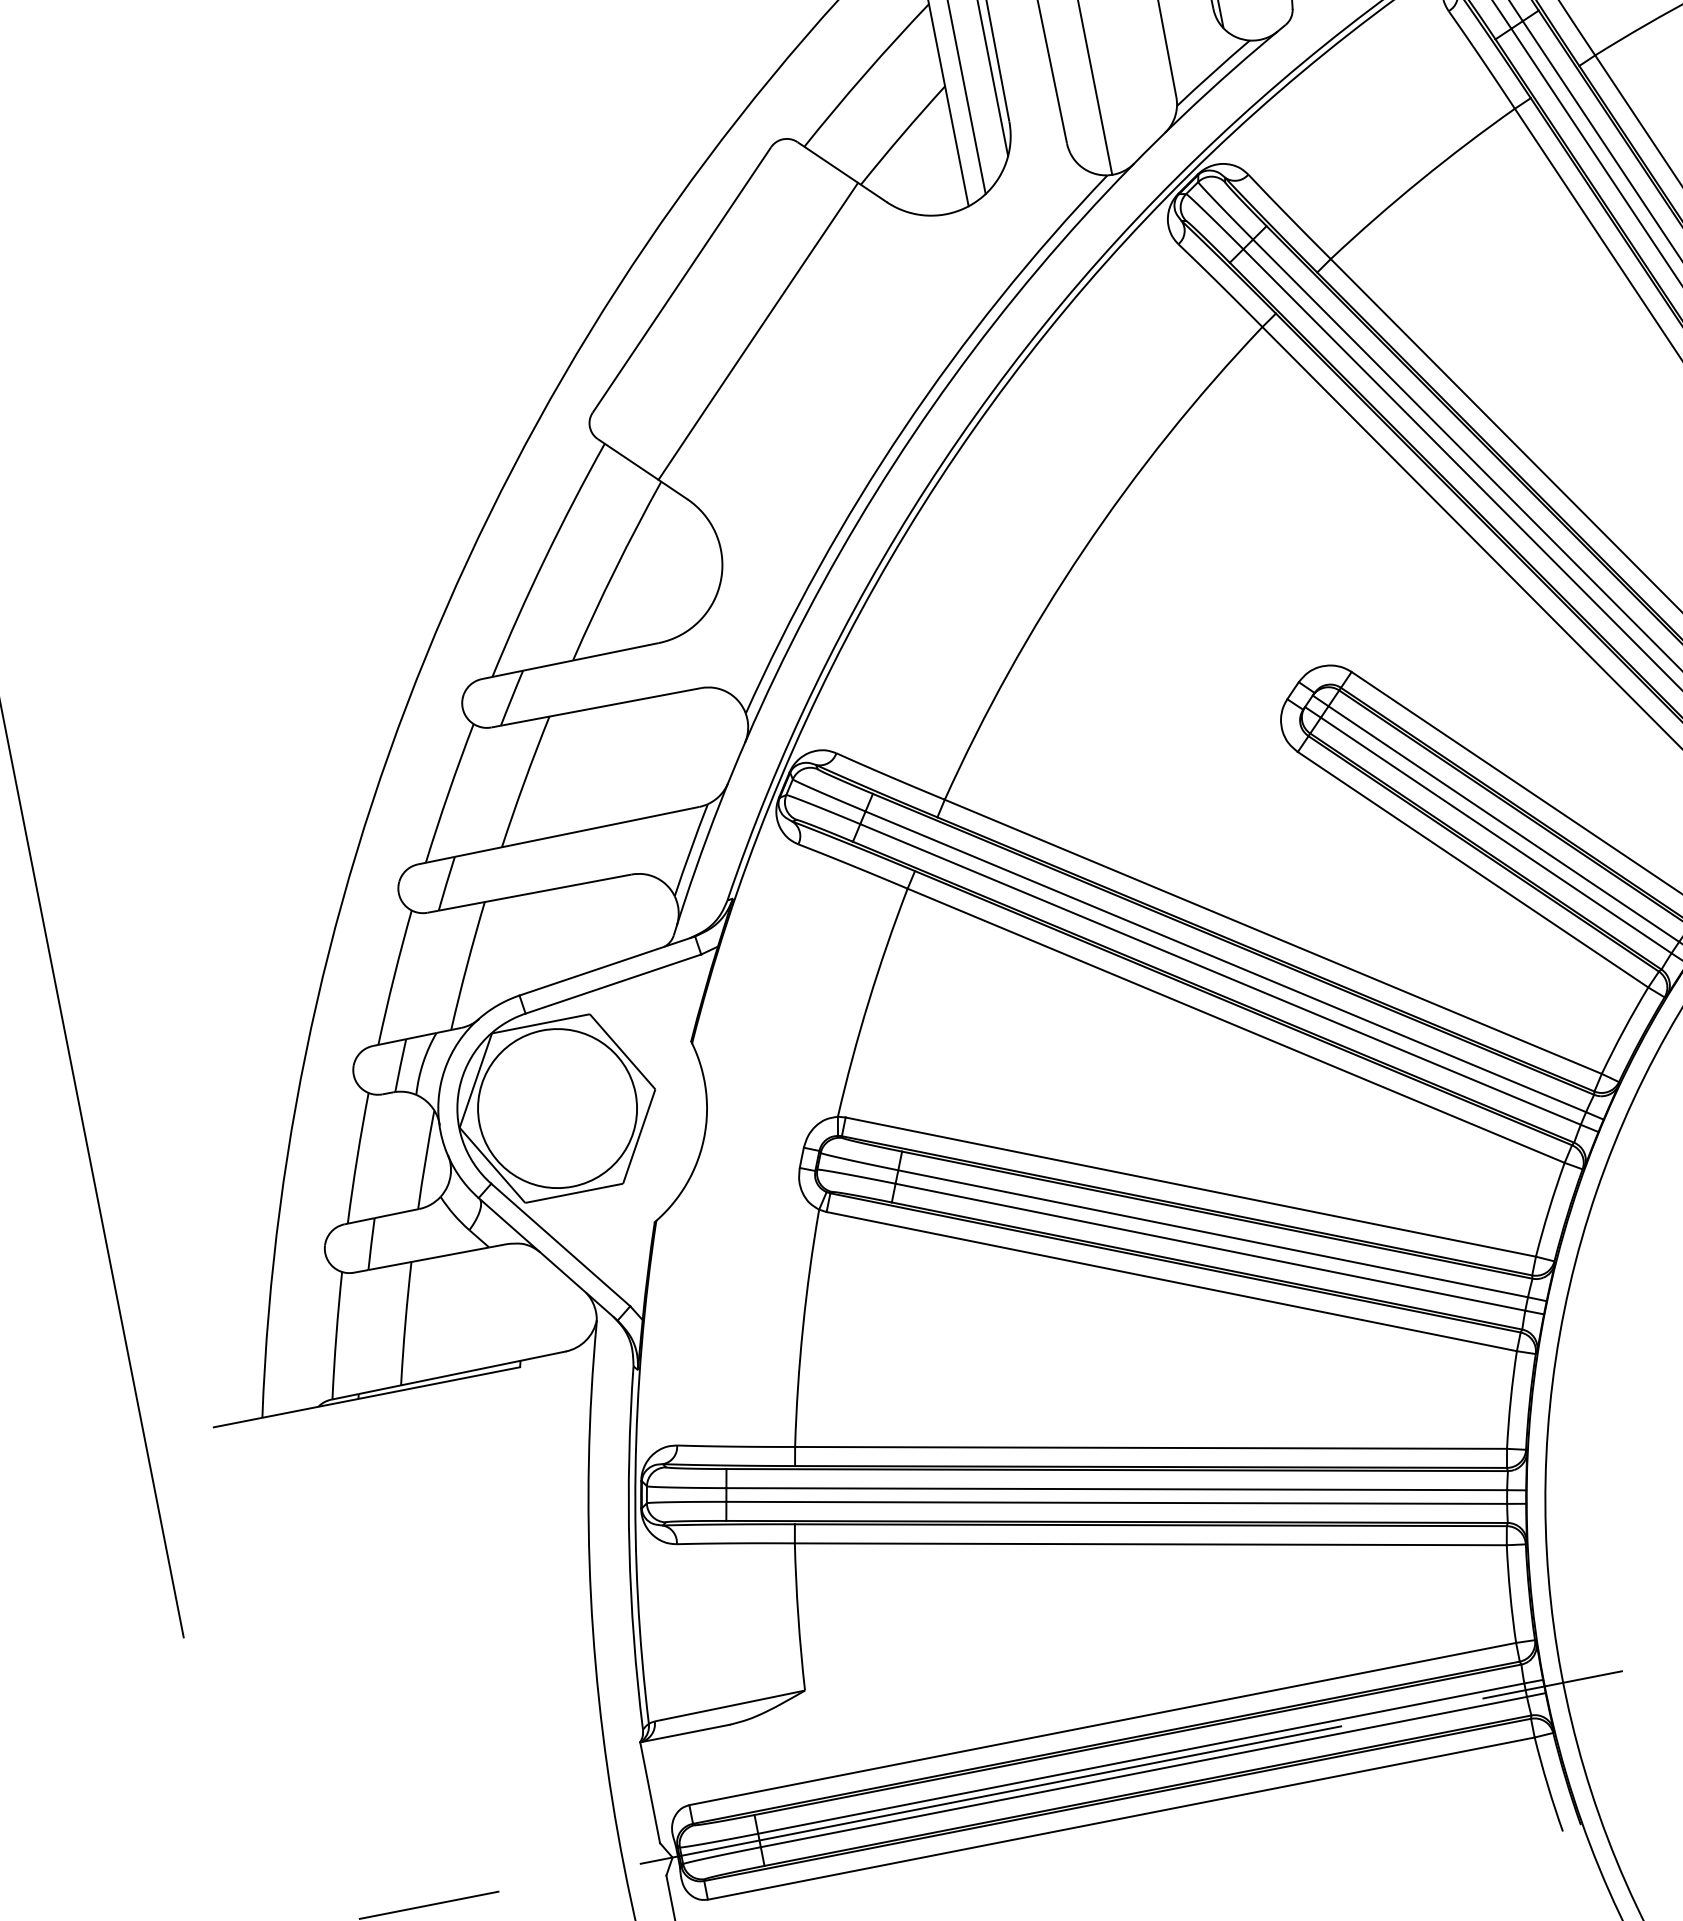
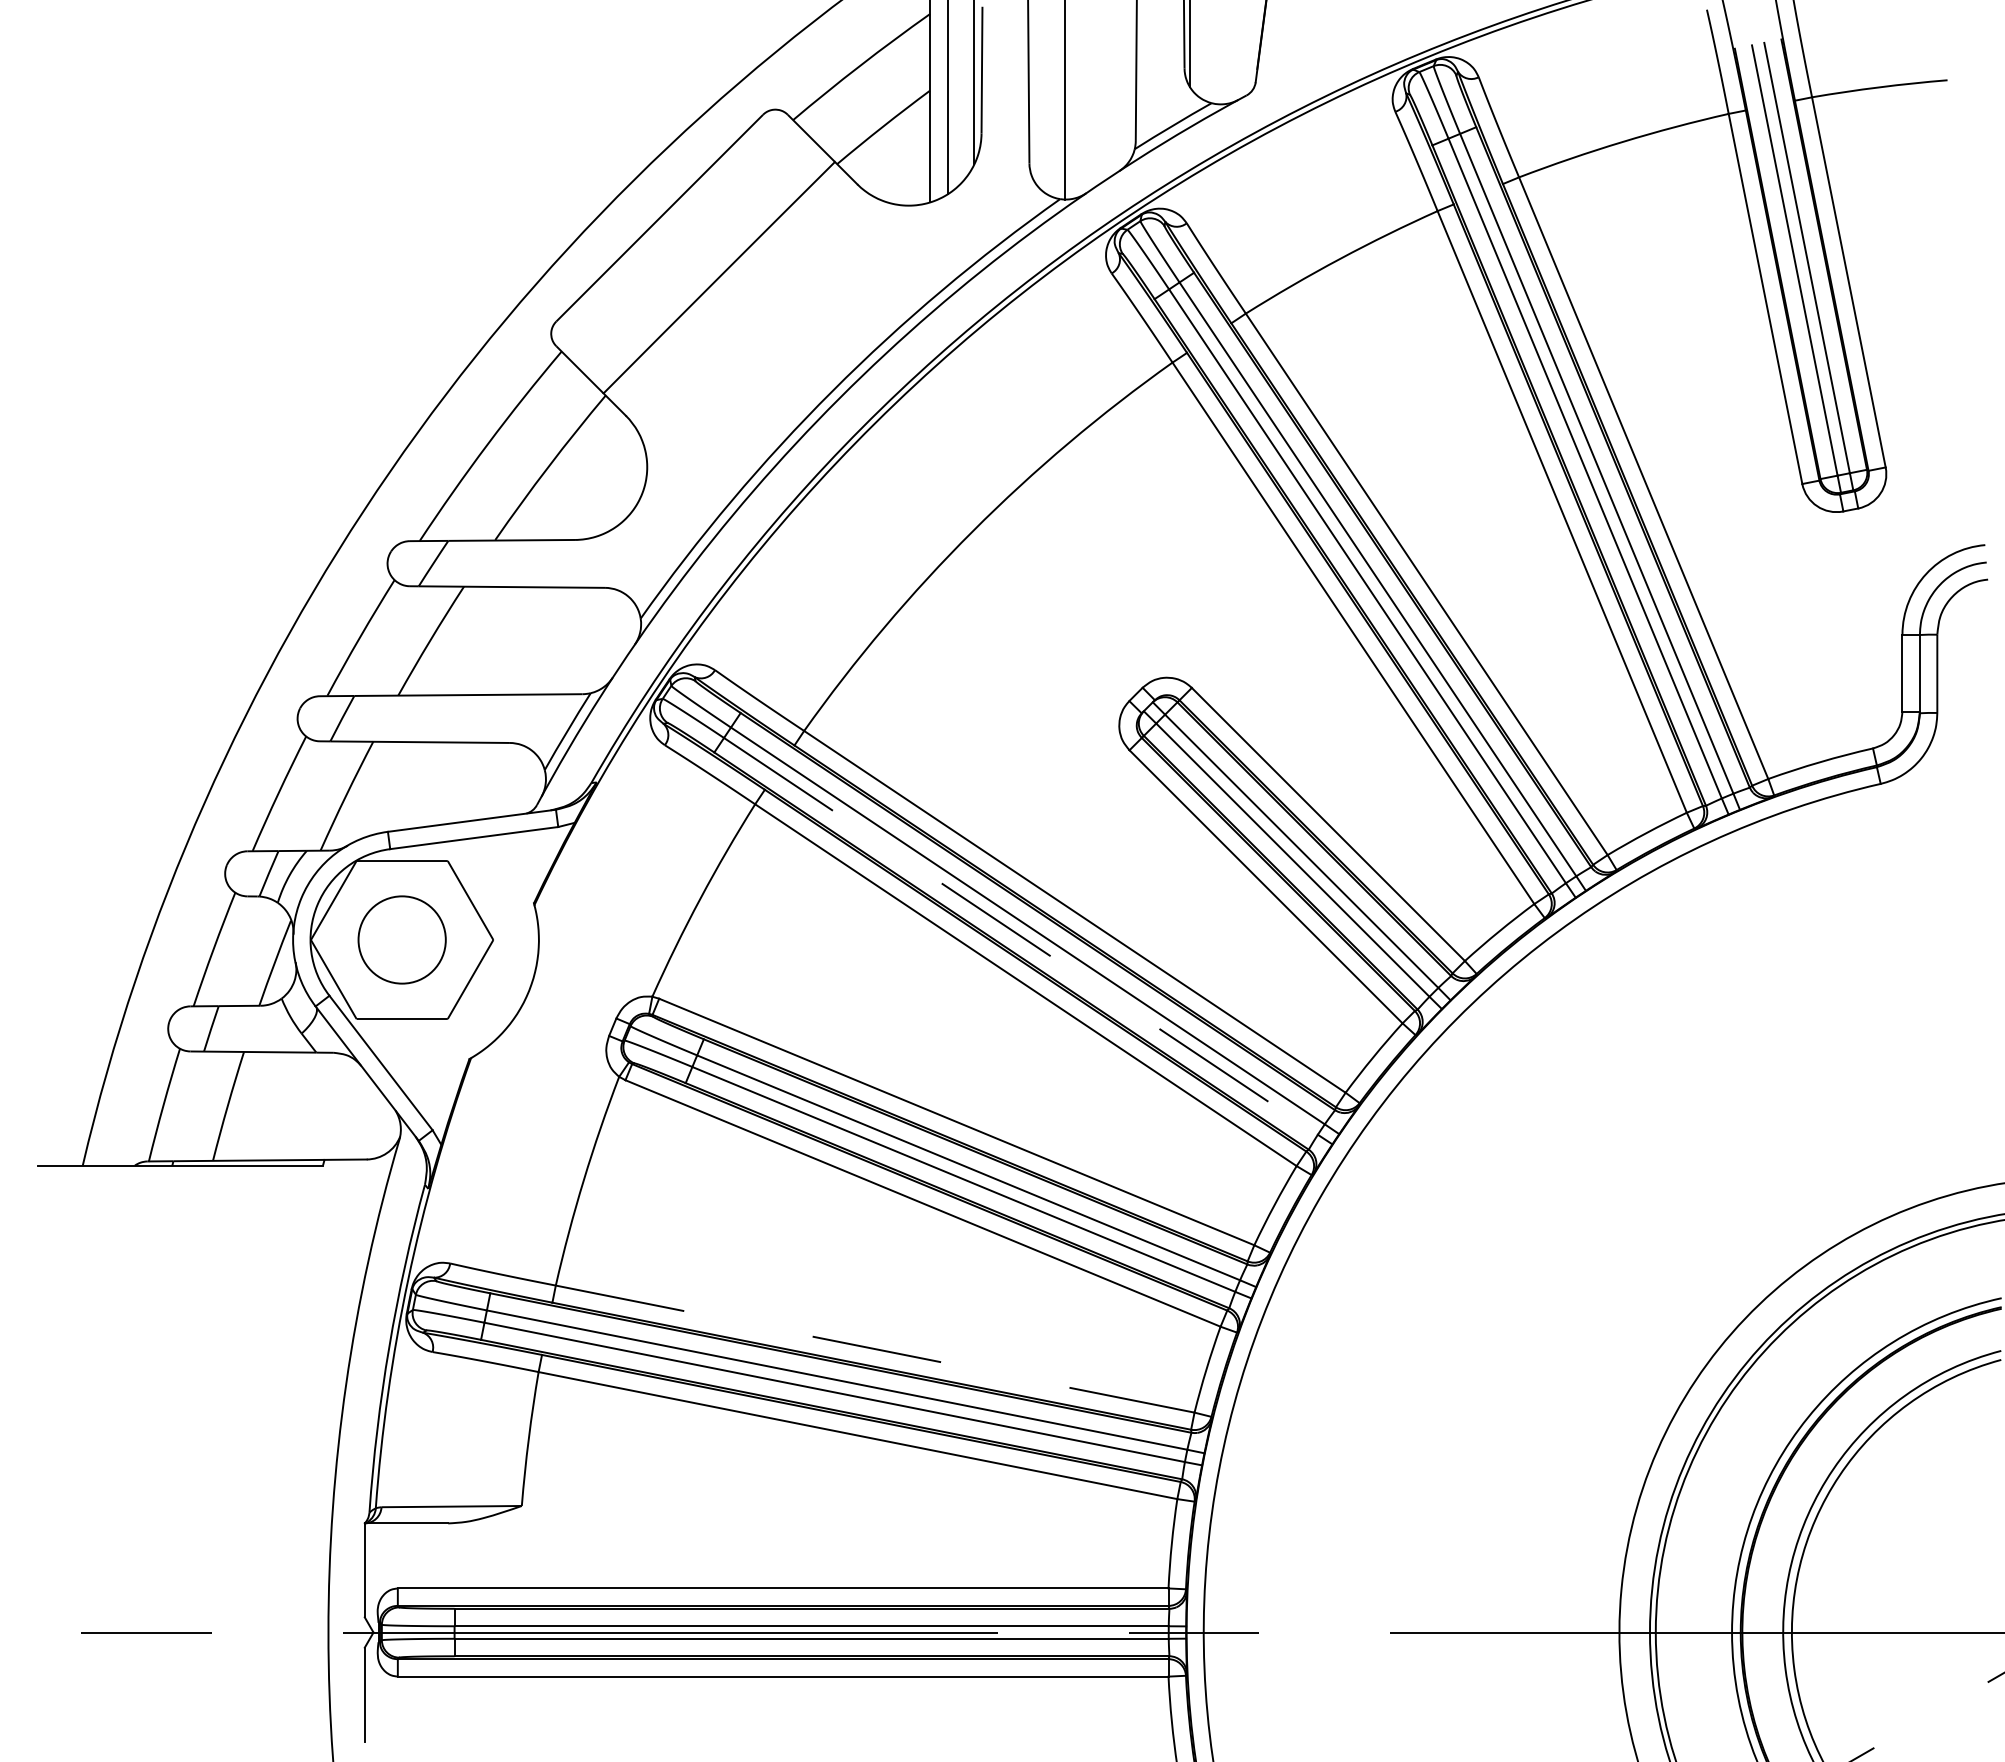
line: (1221, 974) -> (1021, 936), solid -> dashed
circle: (556, 1108) -> (401, 939), size x0.6
line: (1151, 1448) -> (875, 1349), solid -> dashed

